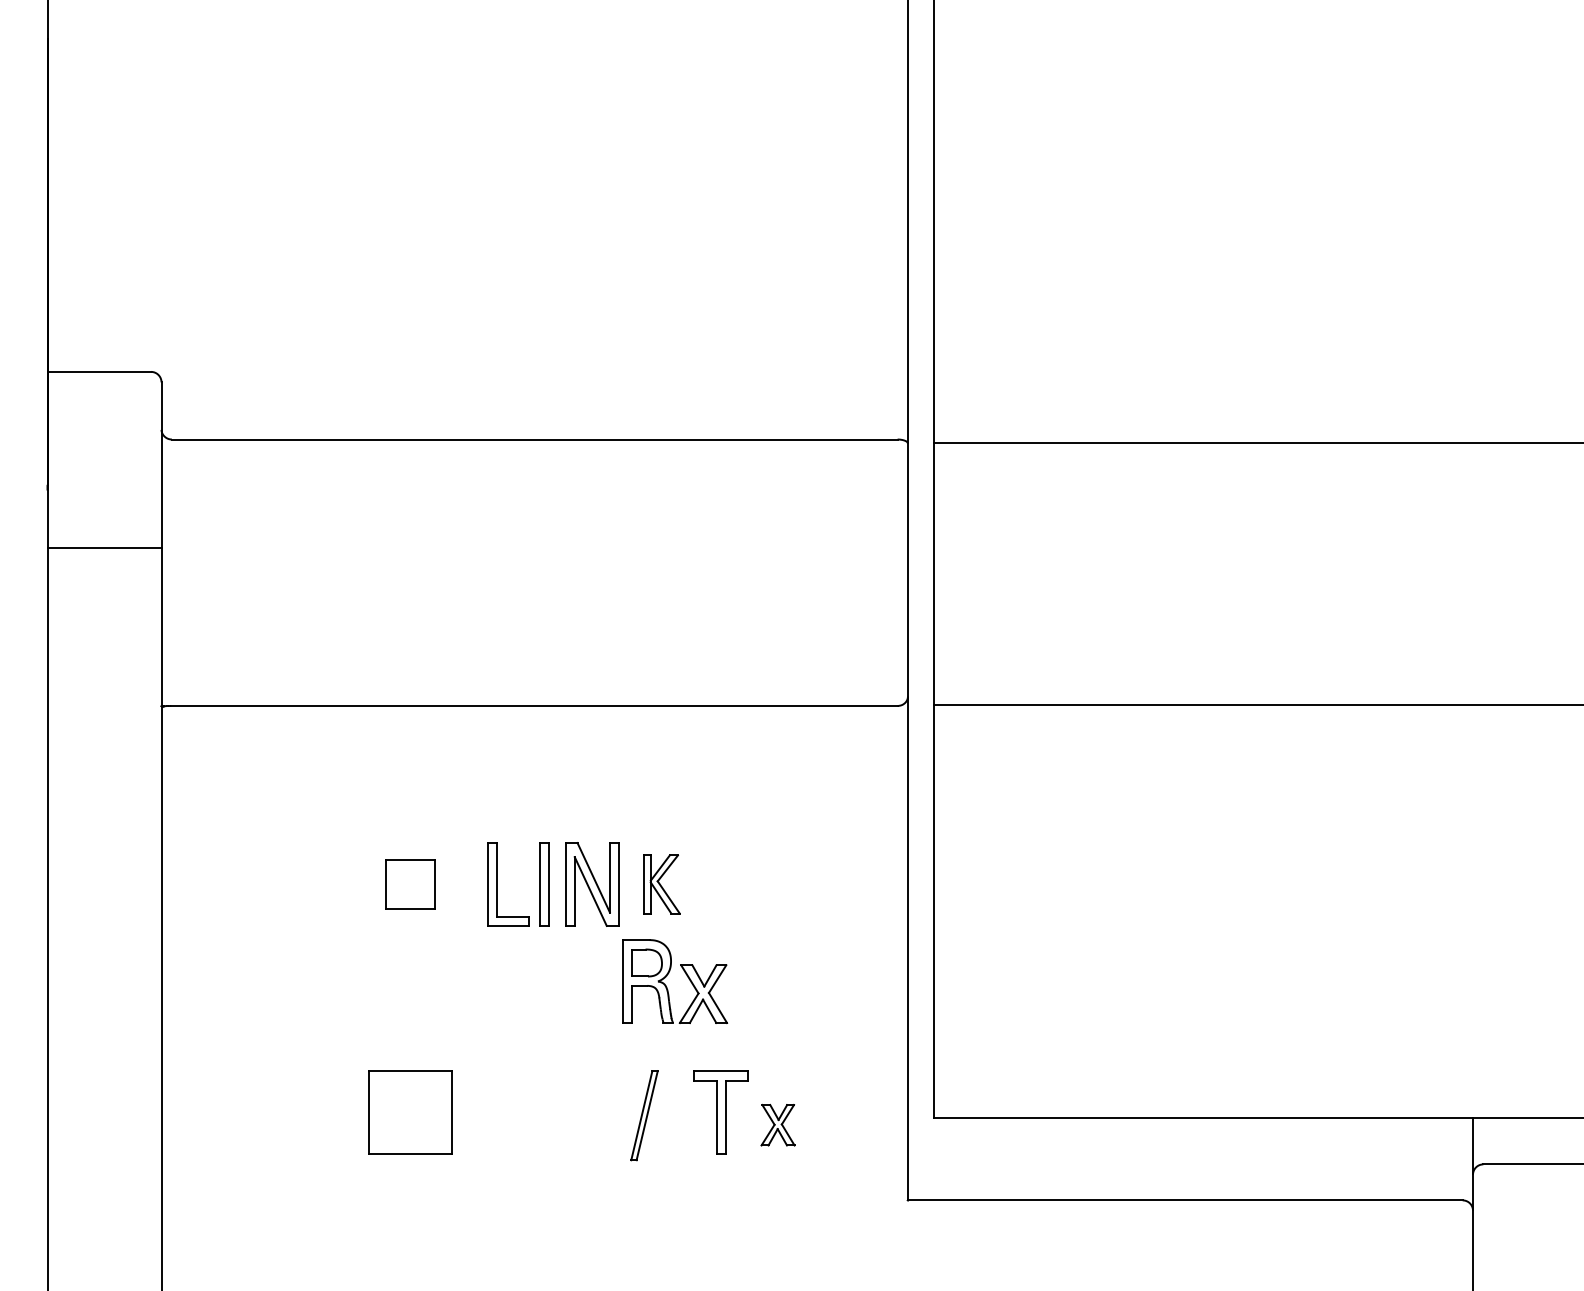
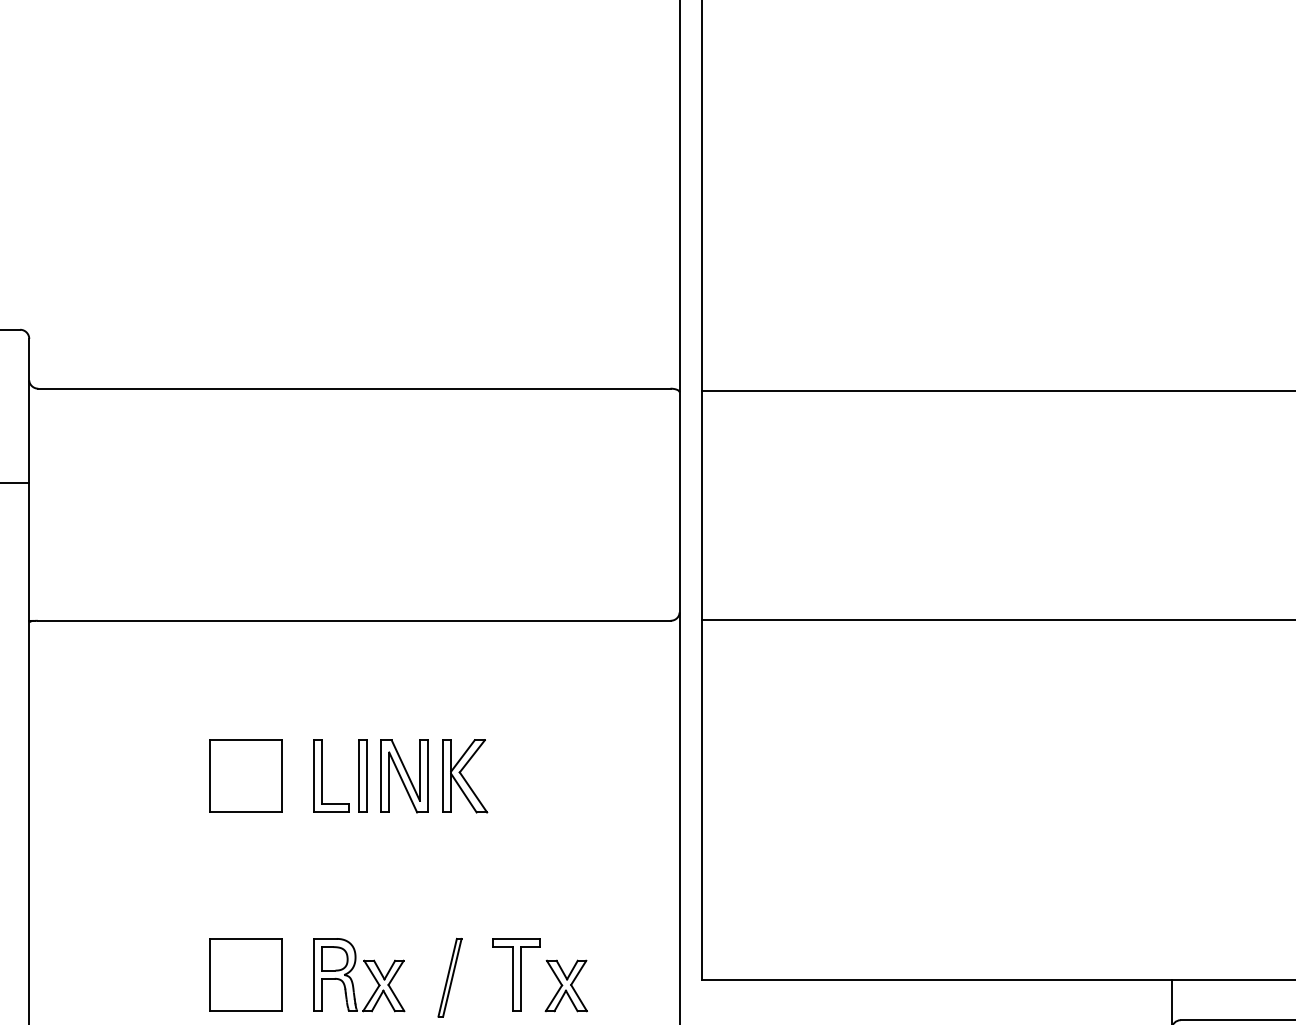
part: (410, 884) -> (246, 776), size x1.67
part: (662, 884) -> (465, 776), size x1.43
part: (666, 977) -> (351, 971), moved
part: (777, 1125) -> (565, 986), size x1.43

